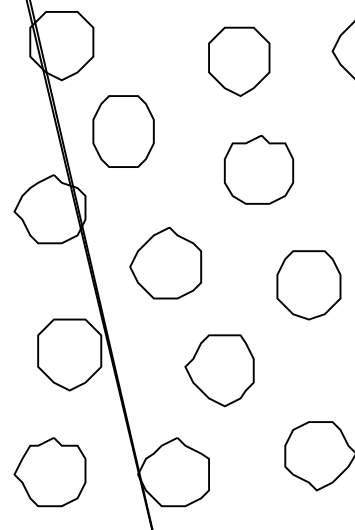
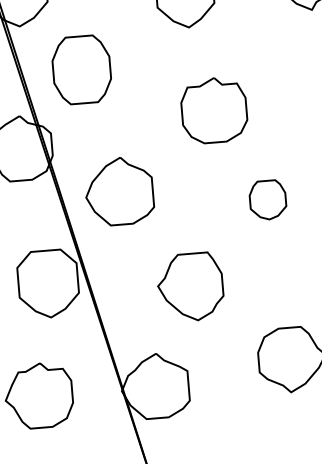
part: (258, 169) -> (213, 110), moved
part: (165, 263) -> (119, 191), moved
part: (308, 285) -> (267, 200), size x0.6

